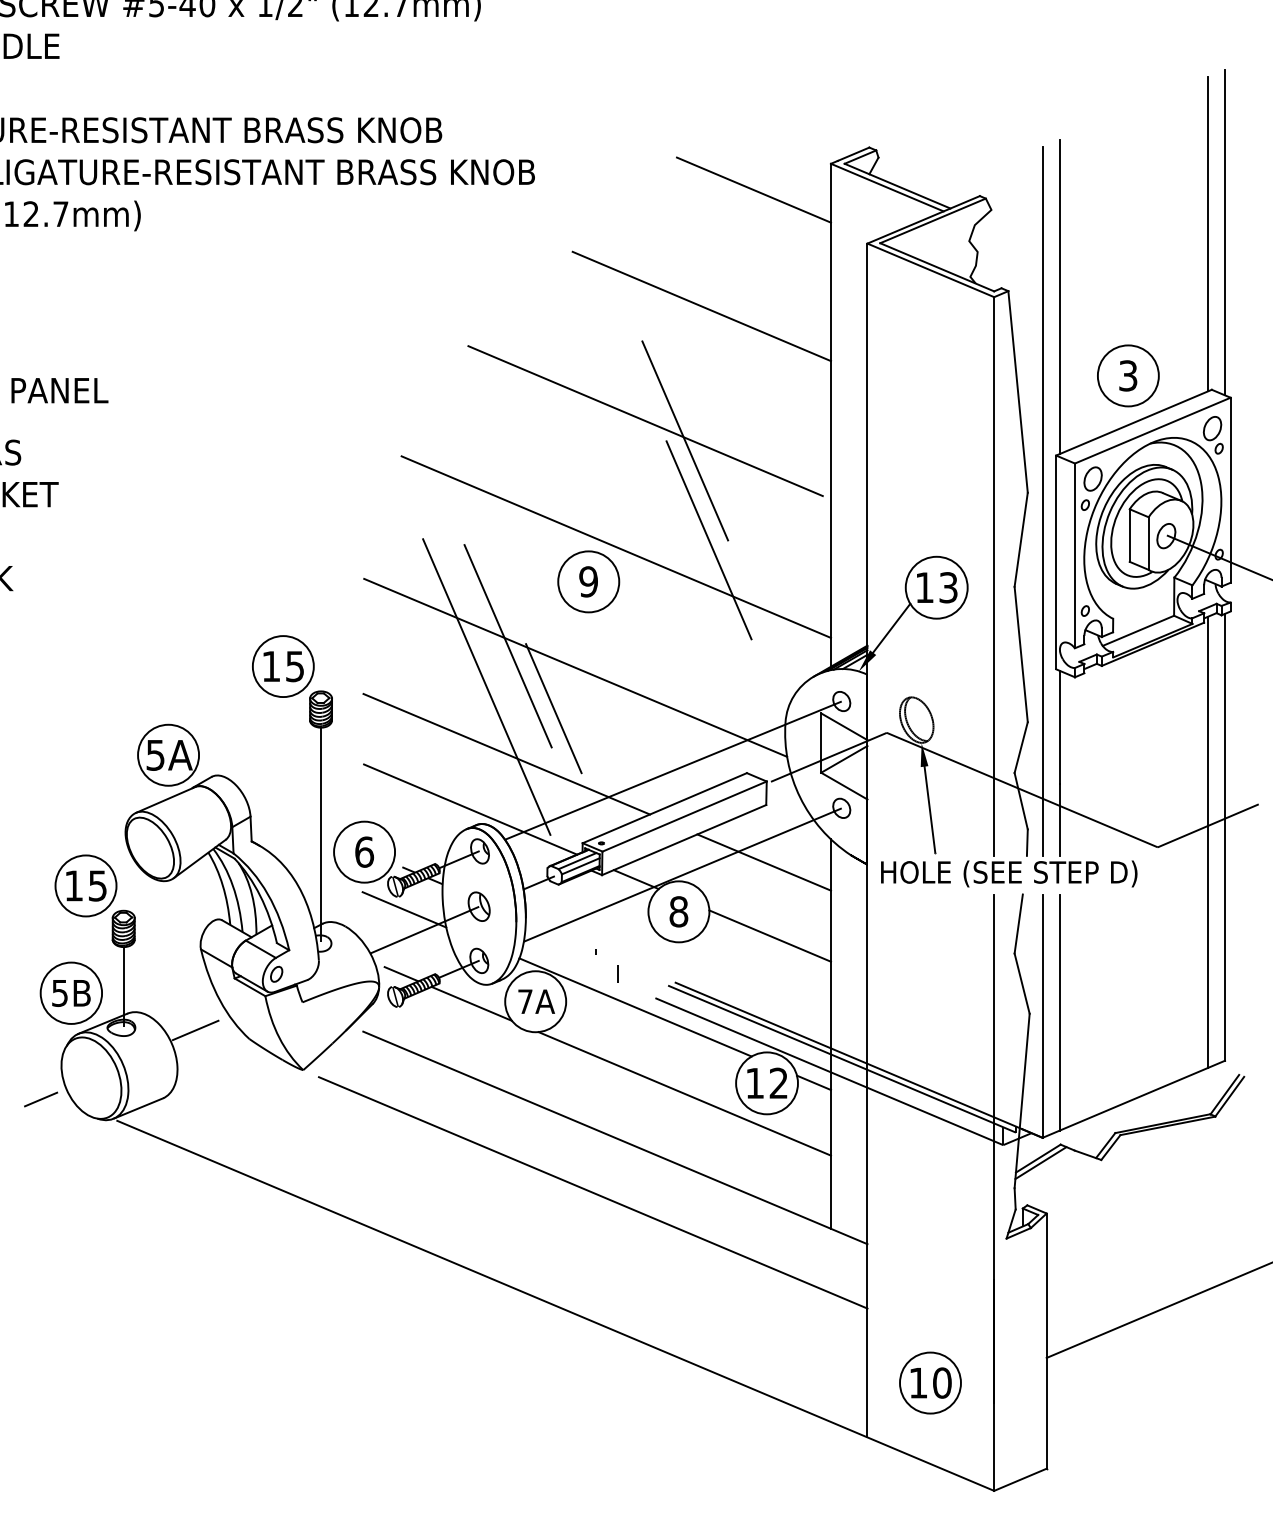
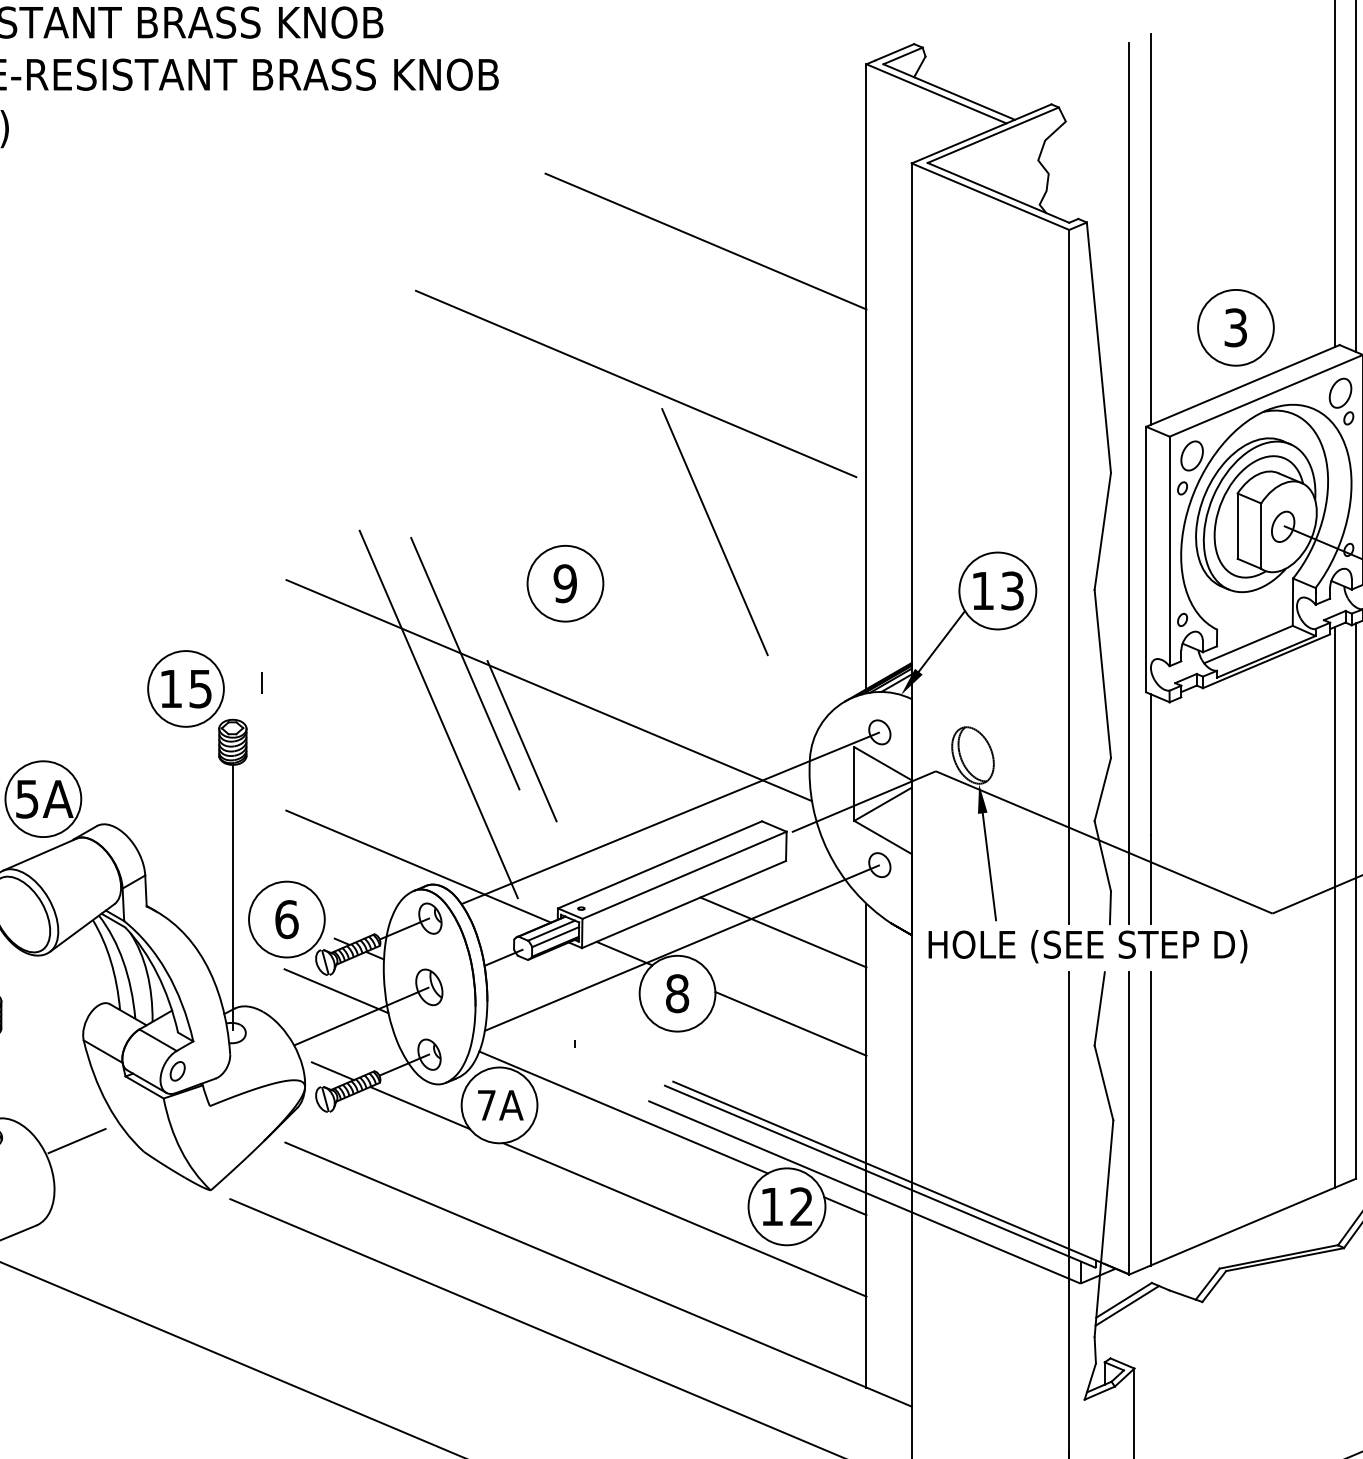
line: (753, 189) -> (770, 96), removed
line: (685, 440) -> (685, 408), removed
line: (616, 546) -> (599, 539), removed
line: (506, 753) -> (463, 796), removed
line: (617, 973) -> (260, 682), moved

